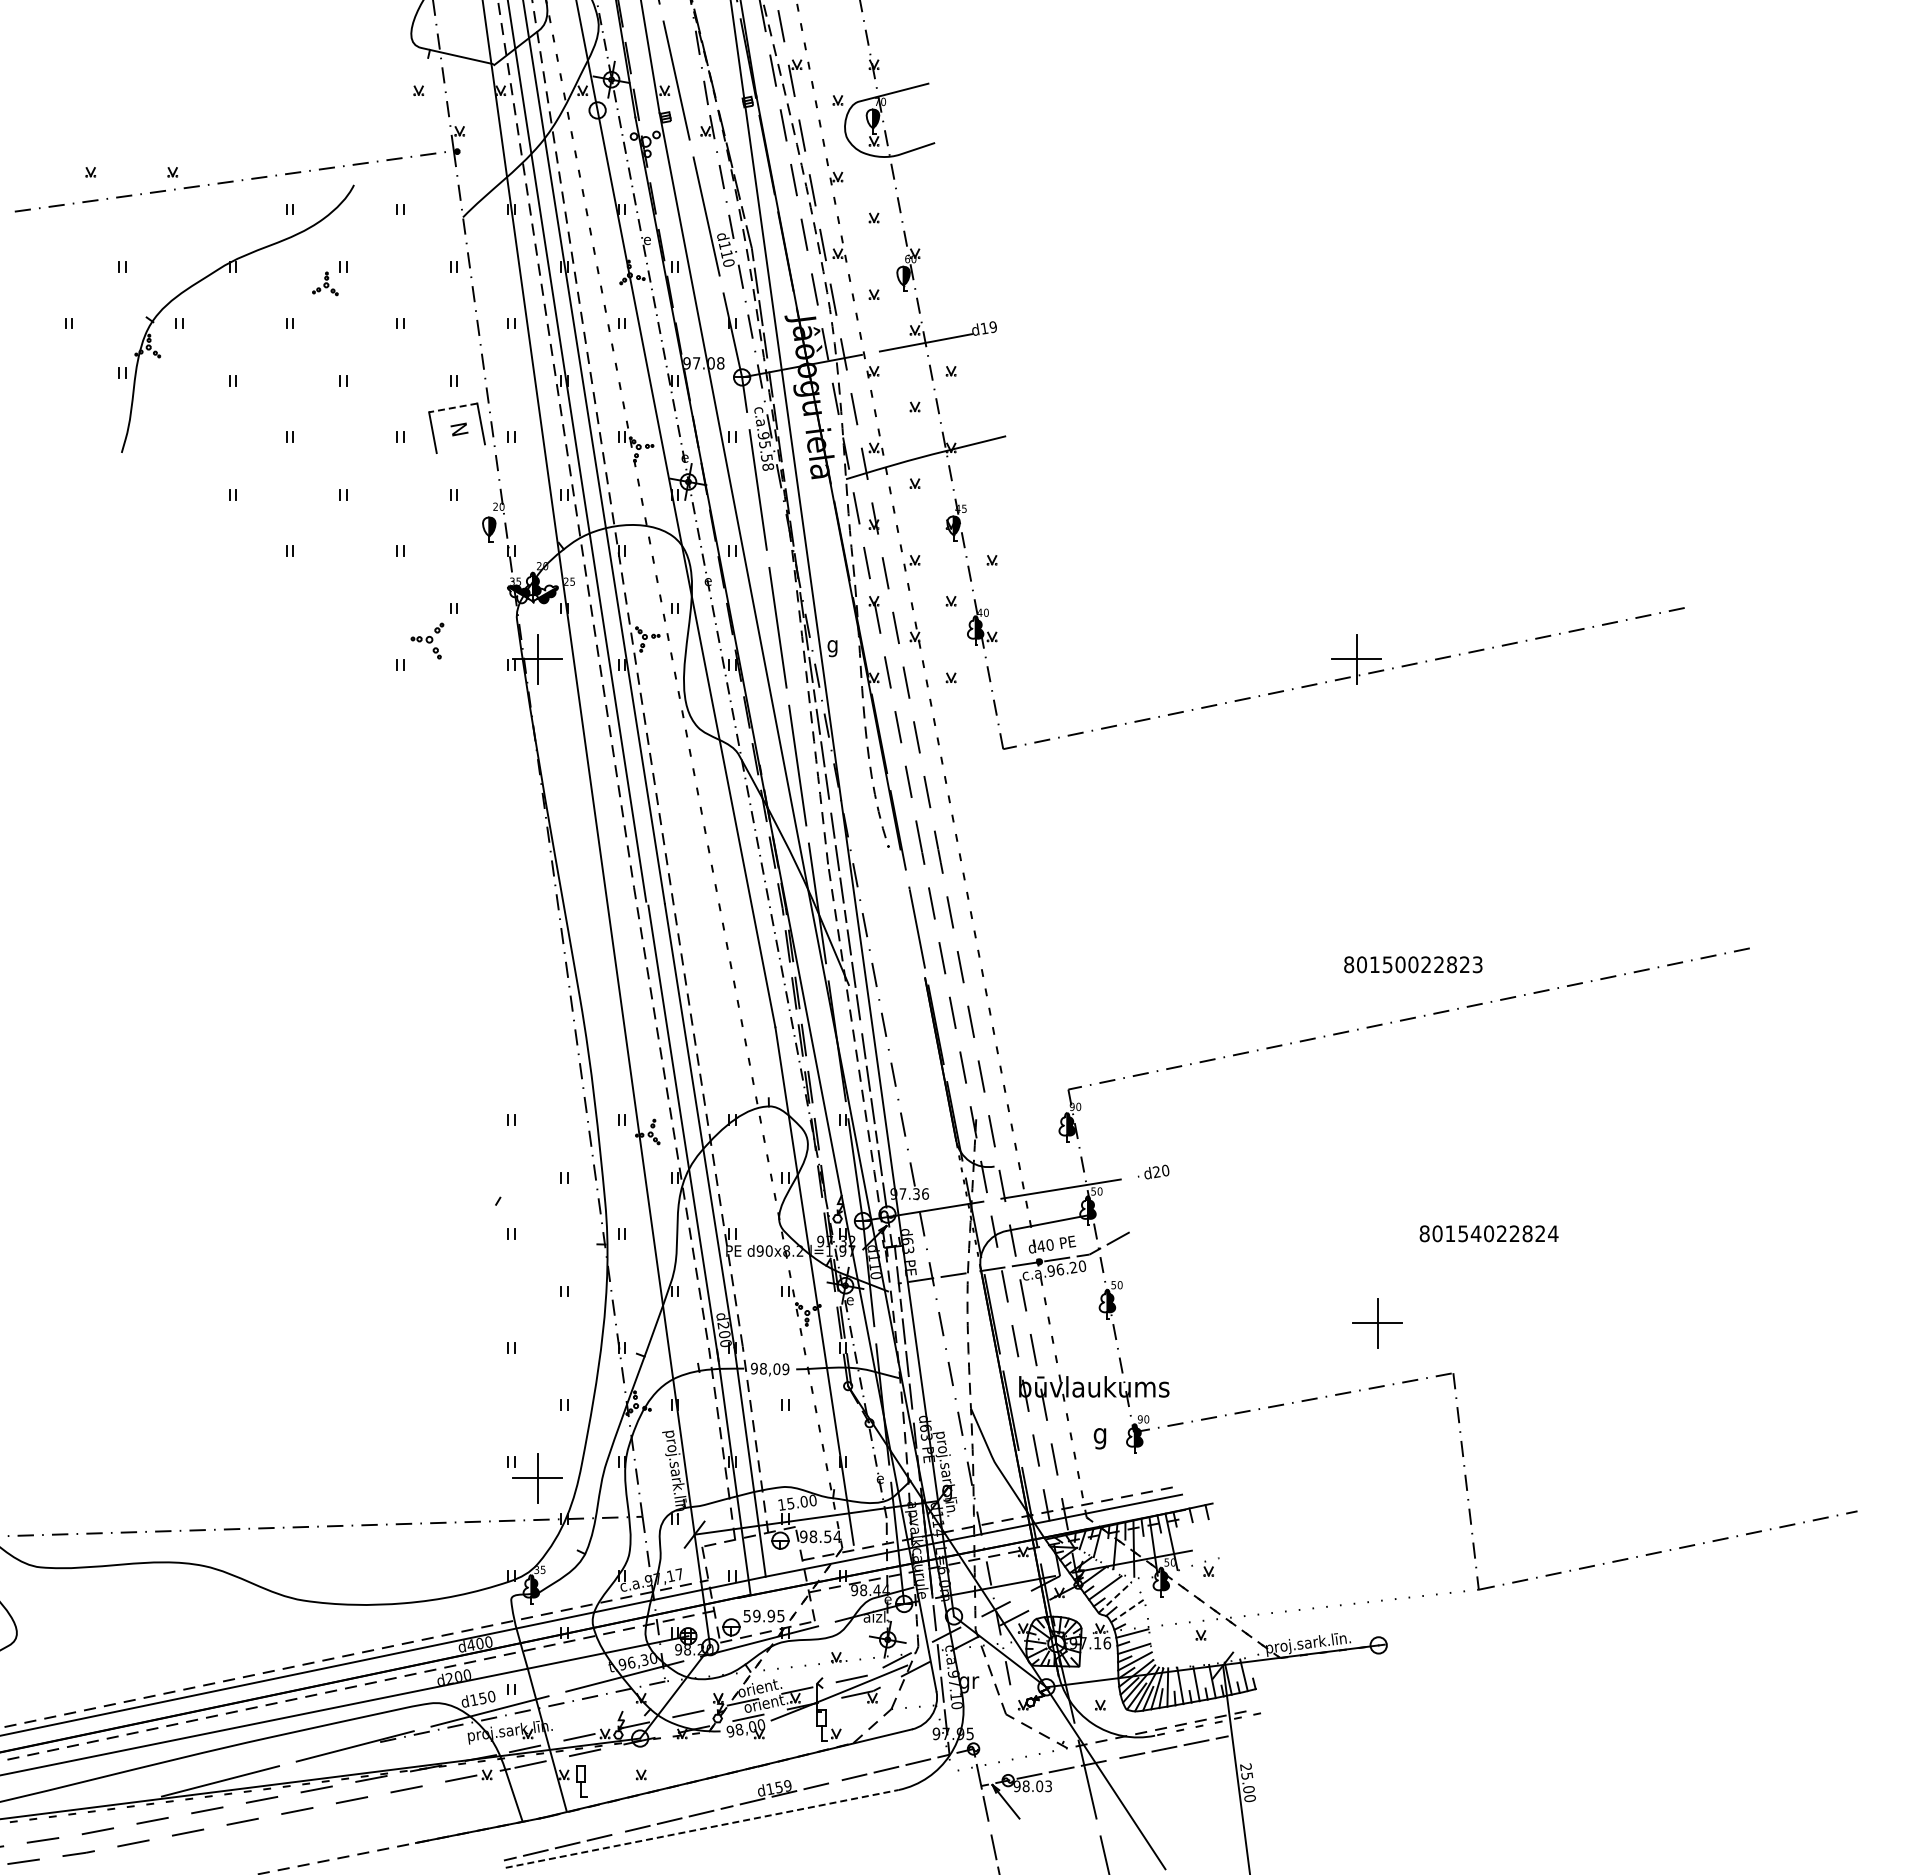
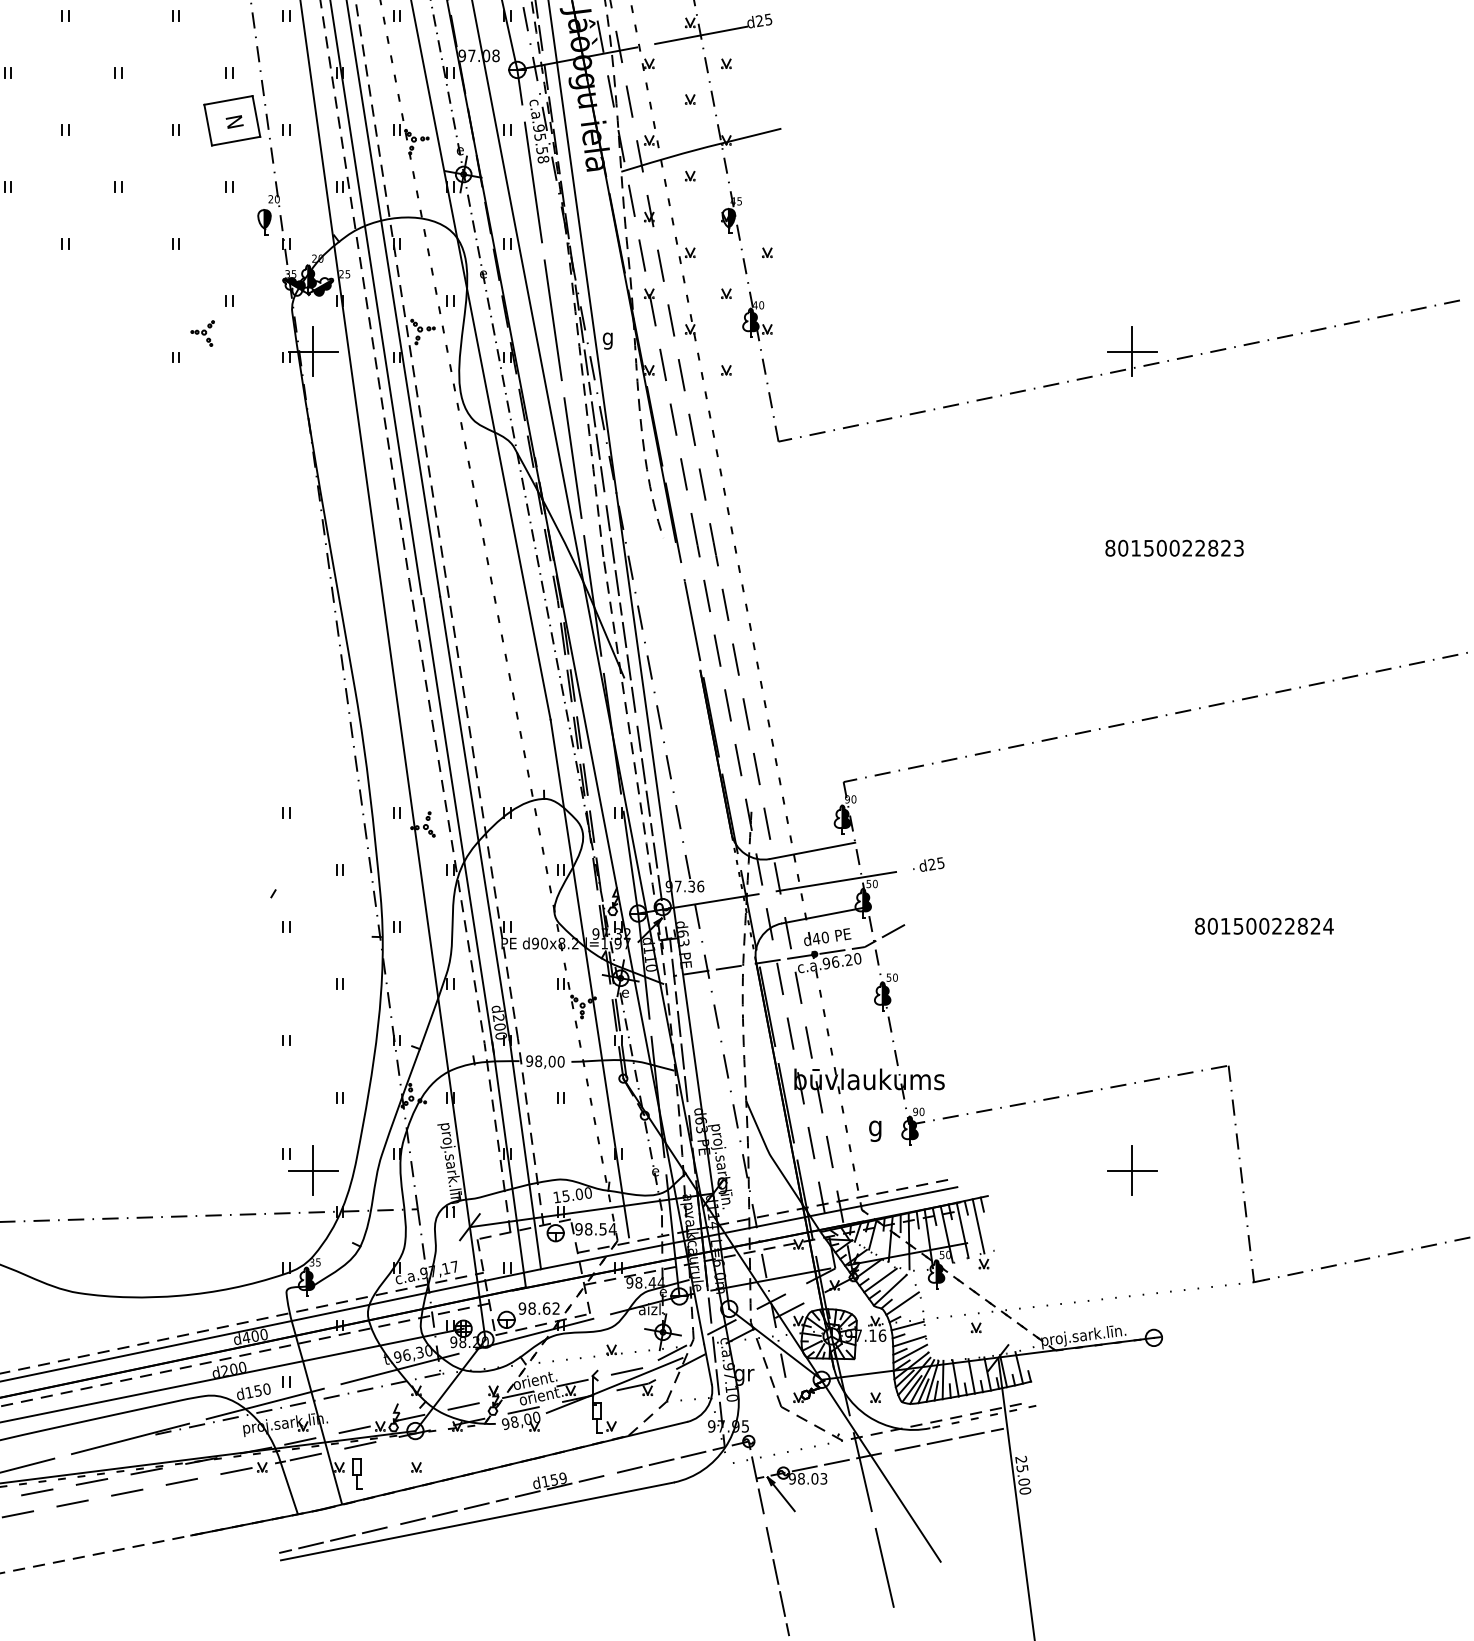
text: (988, 327) -> (763, 20), d19 -> d25
line: (453, 407) -> (228, 100), dashed -> solid
line: (460, 448) -> (235, 141), added
part: (427, 640) -> (202, 333), size x0.71
text: (1413, 964) -> (1174, 548), moved
line: (1036, 1158) -> (811, 851), added
text: (1165, 1170) -> (940, 863), d20 -> d25
text: (1475, 1233) -> (1250, 926), 80154022824 -> 80150022824
part: (1377, 1323) -> (1131, 1171), moved
text: (785, 1369) -> (560, 1062), 98,09 -> 98,00
line: (1203, 1533) -> (978, 1226), added
line: (1187, 1537) -> (962, 1230), added
line: (1115, 1597) -> (890, 1290), dashed -> solid
line: (1127, 1611) -> (902, 1304), dashed -> solid
text: (763, 1615) -> (538, 1308), 59.95 -> 98.62
line: (702, 1828) -> (477, 1521), dashed -> solid

